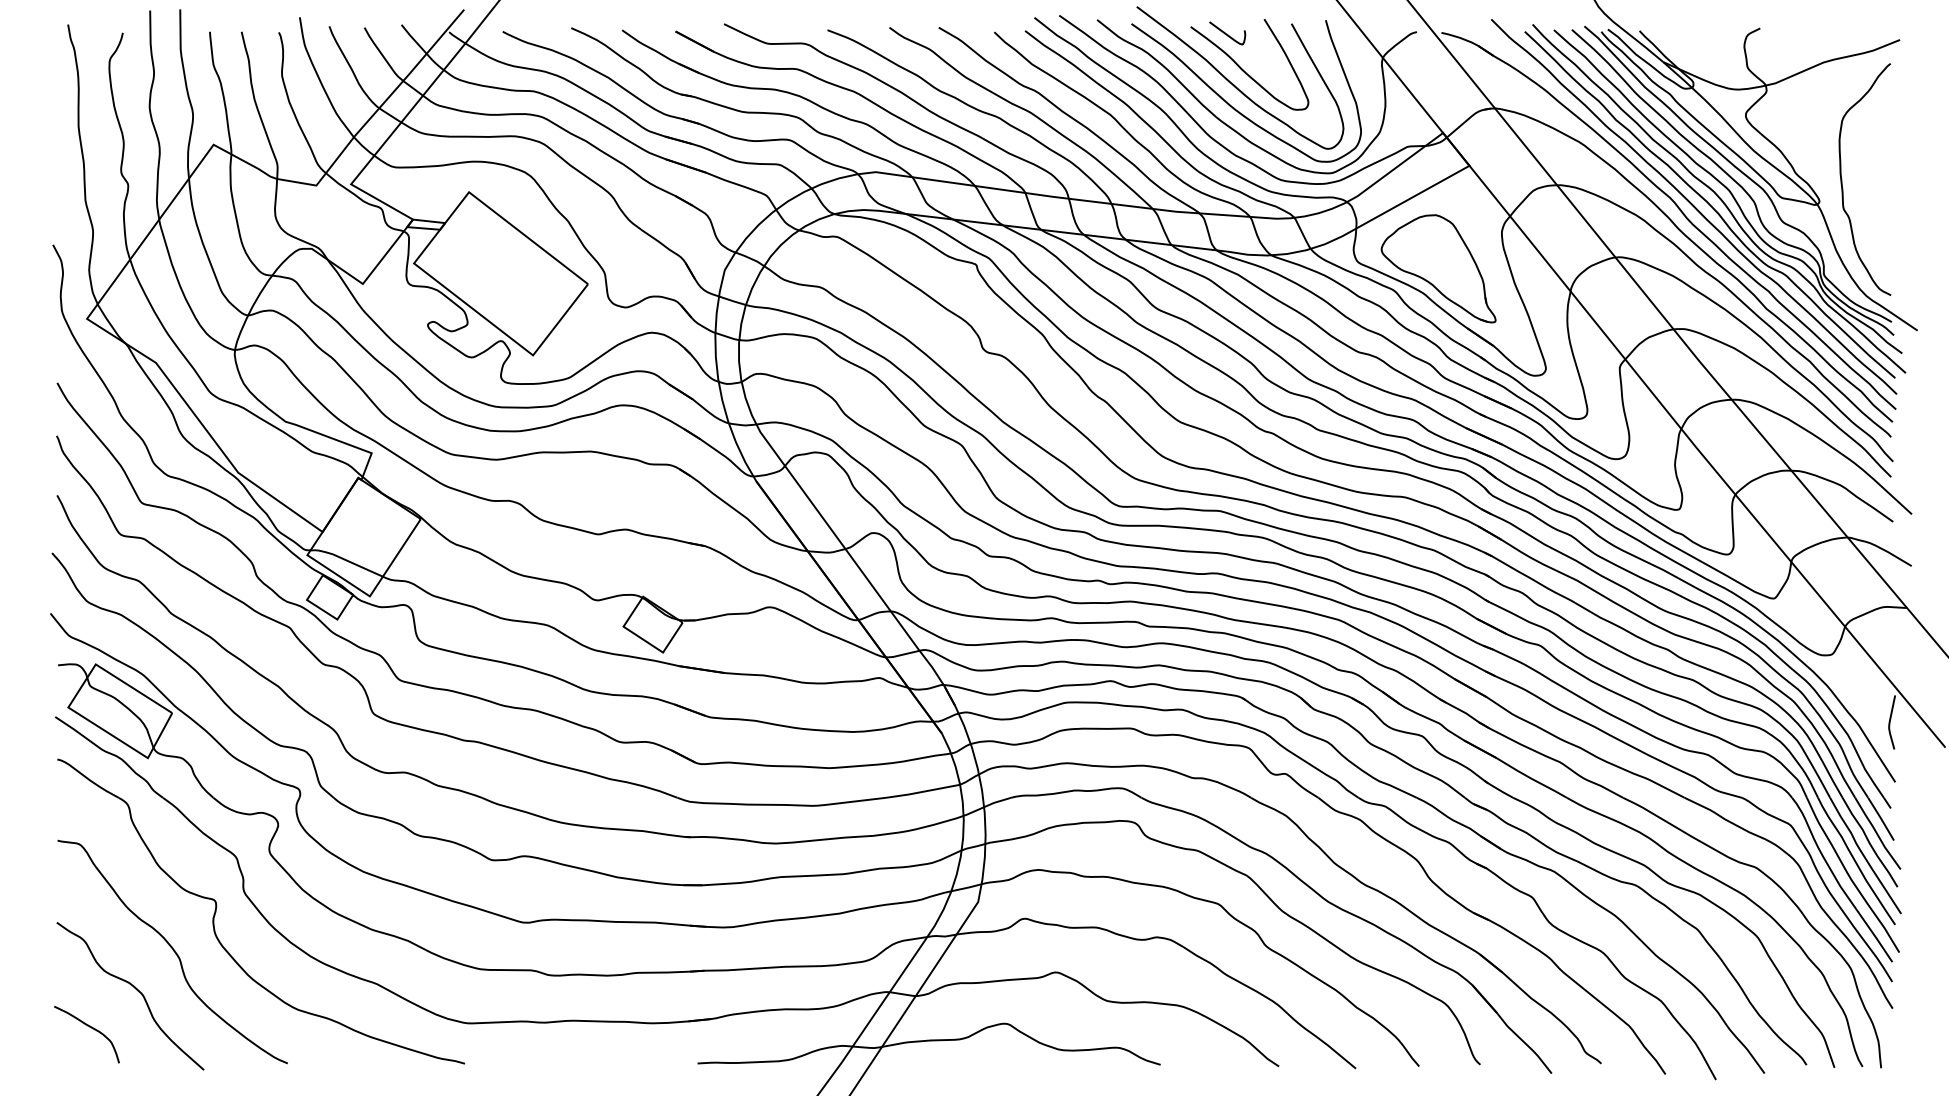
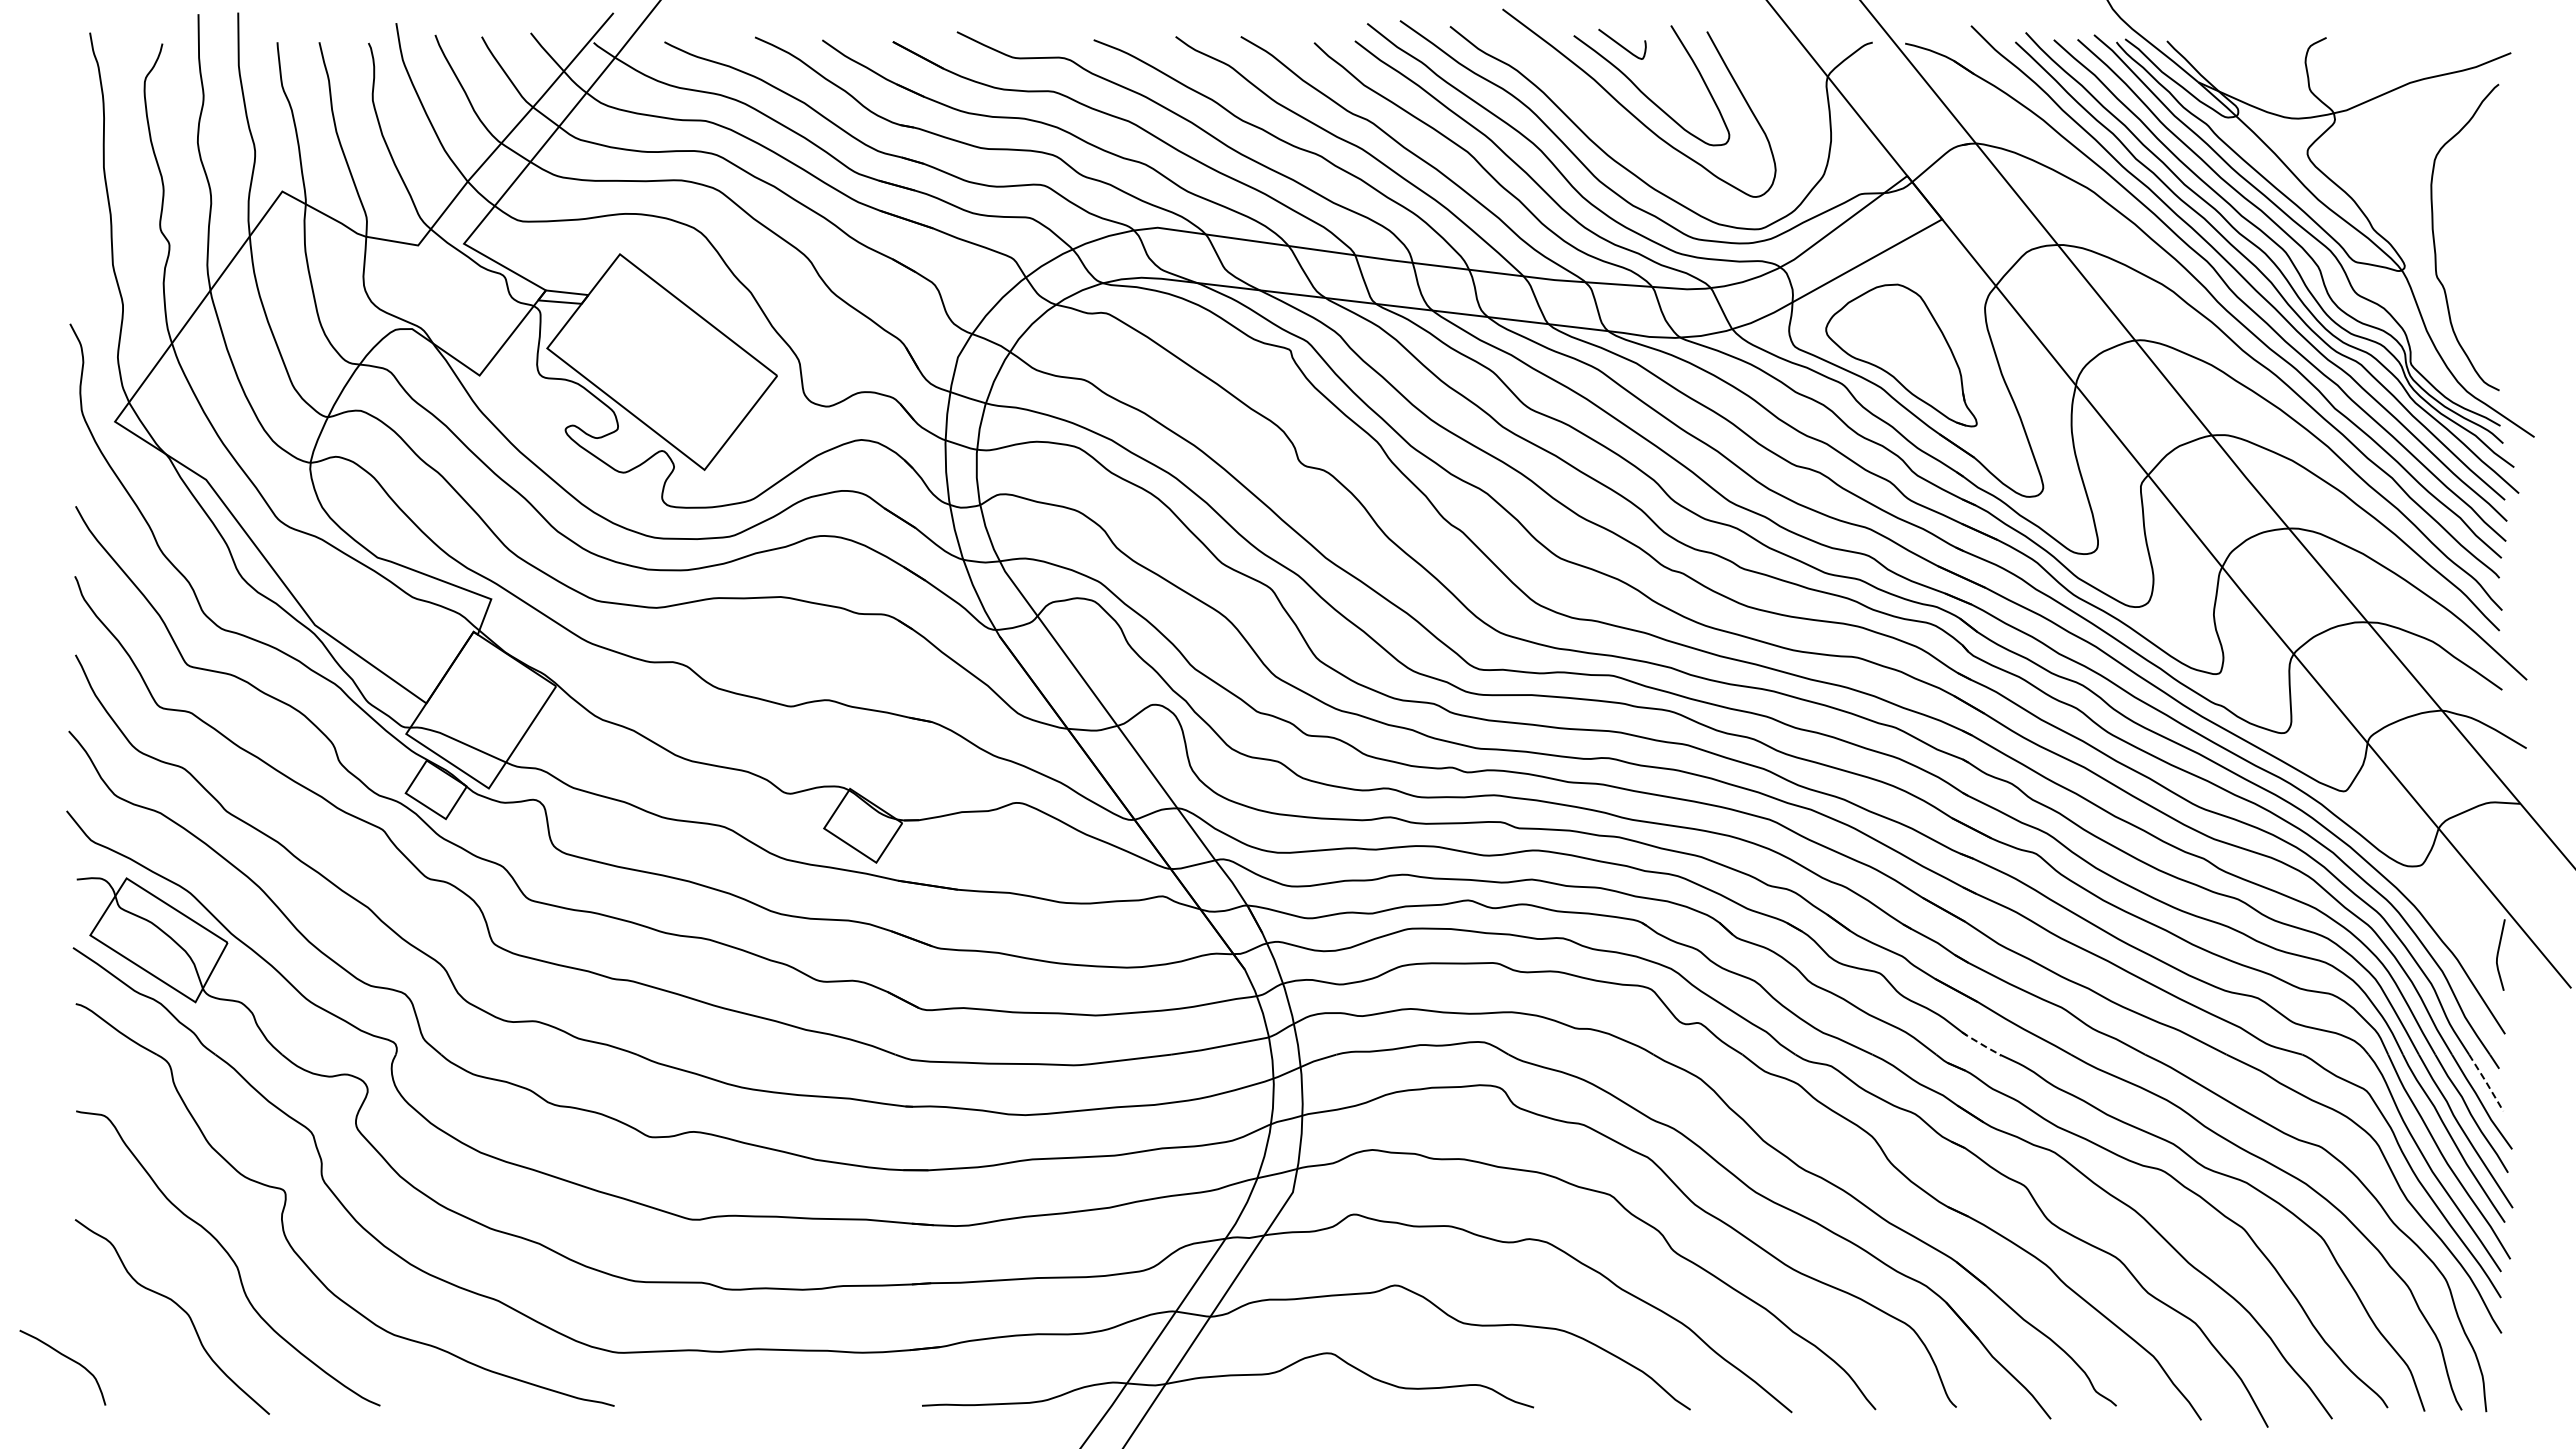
curve: (1235, 108) -> (1632, 143), removed
line: (1499, 790) -> (1981, 1044), solid -> dashed
line: (1881, 818) -> (2486, 1082), solid -> dashed
curve: (90, 1027) -> (67, 1358), moved

